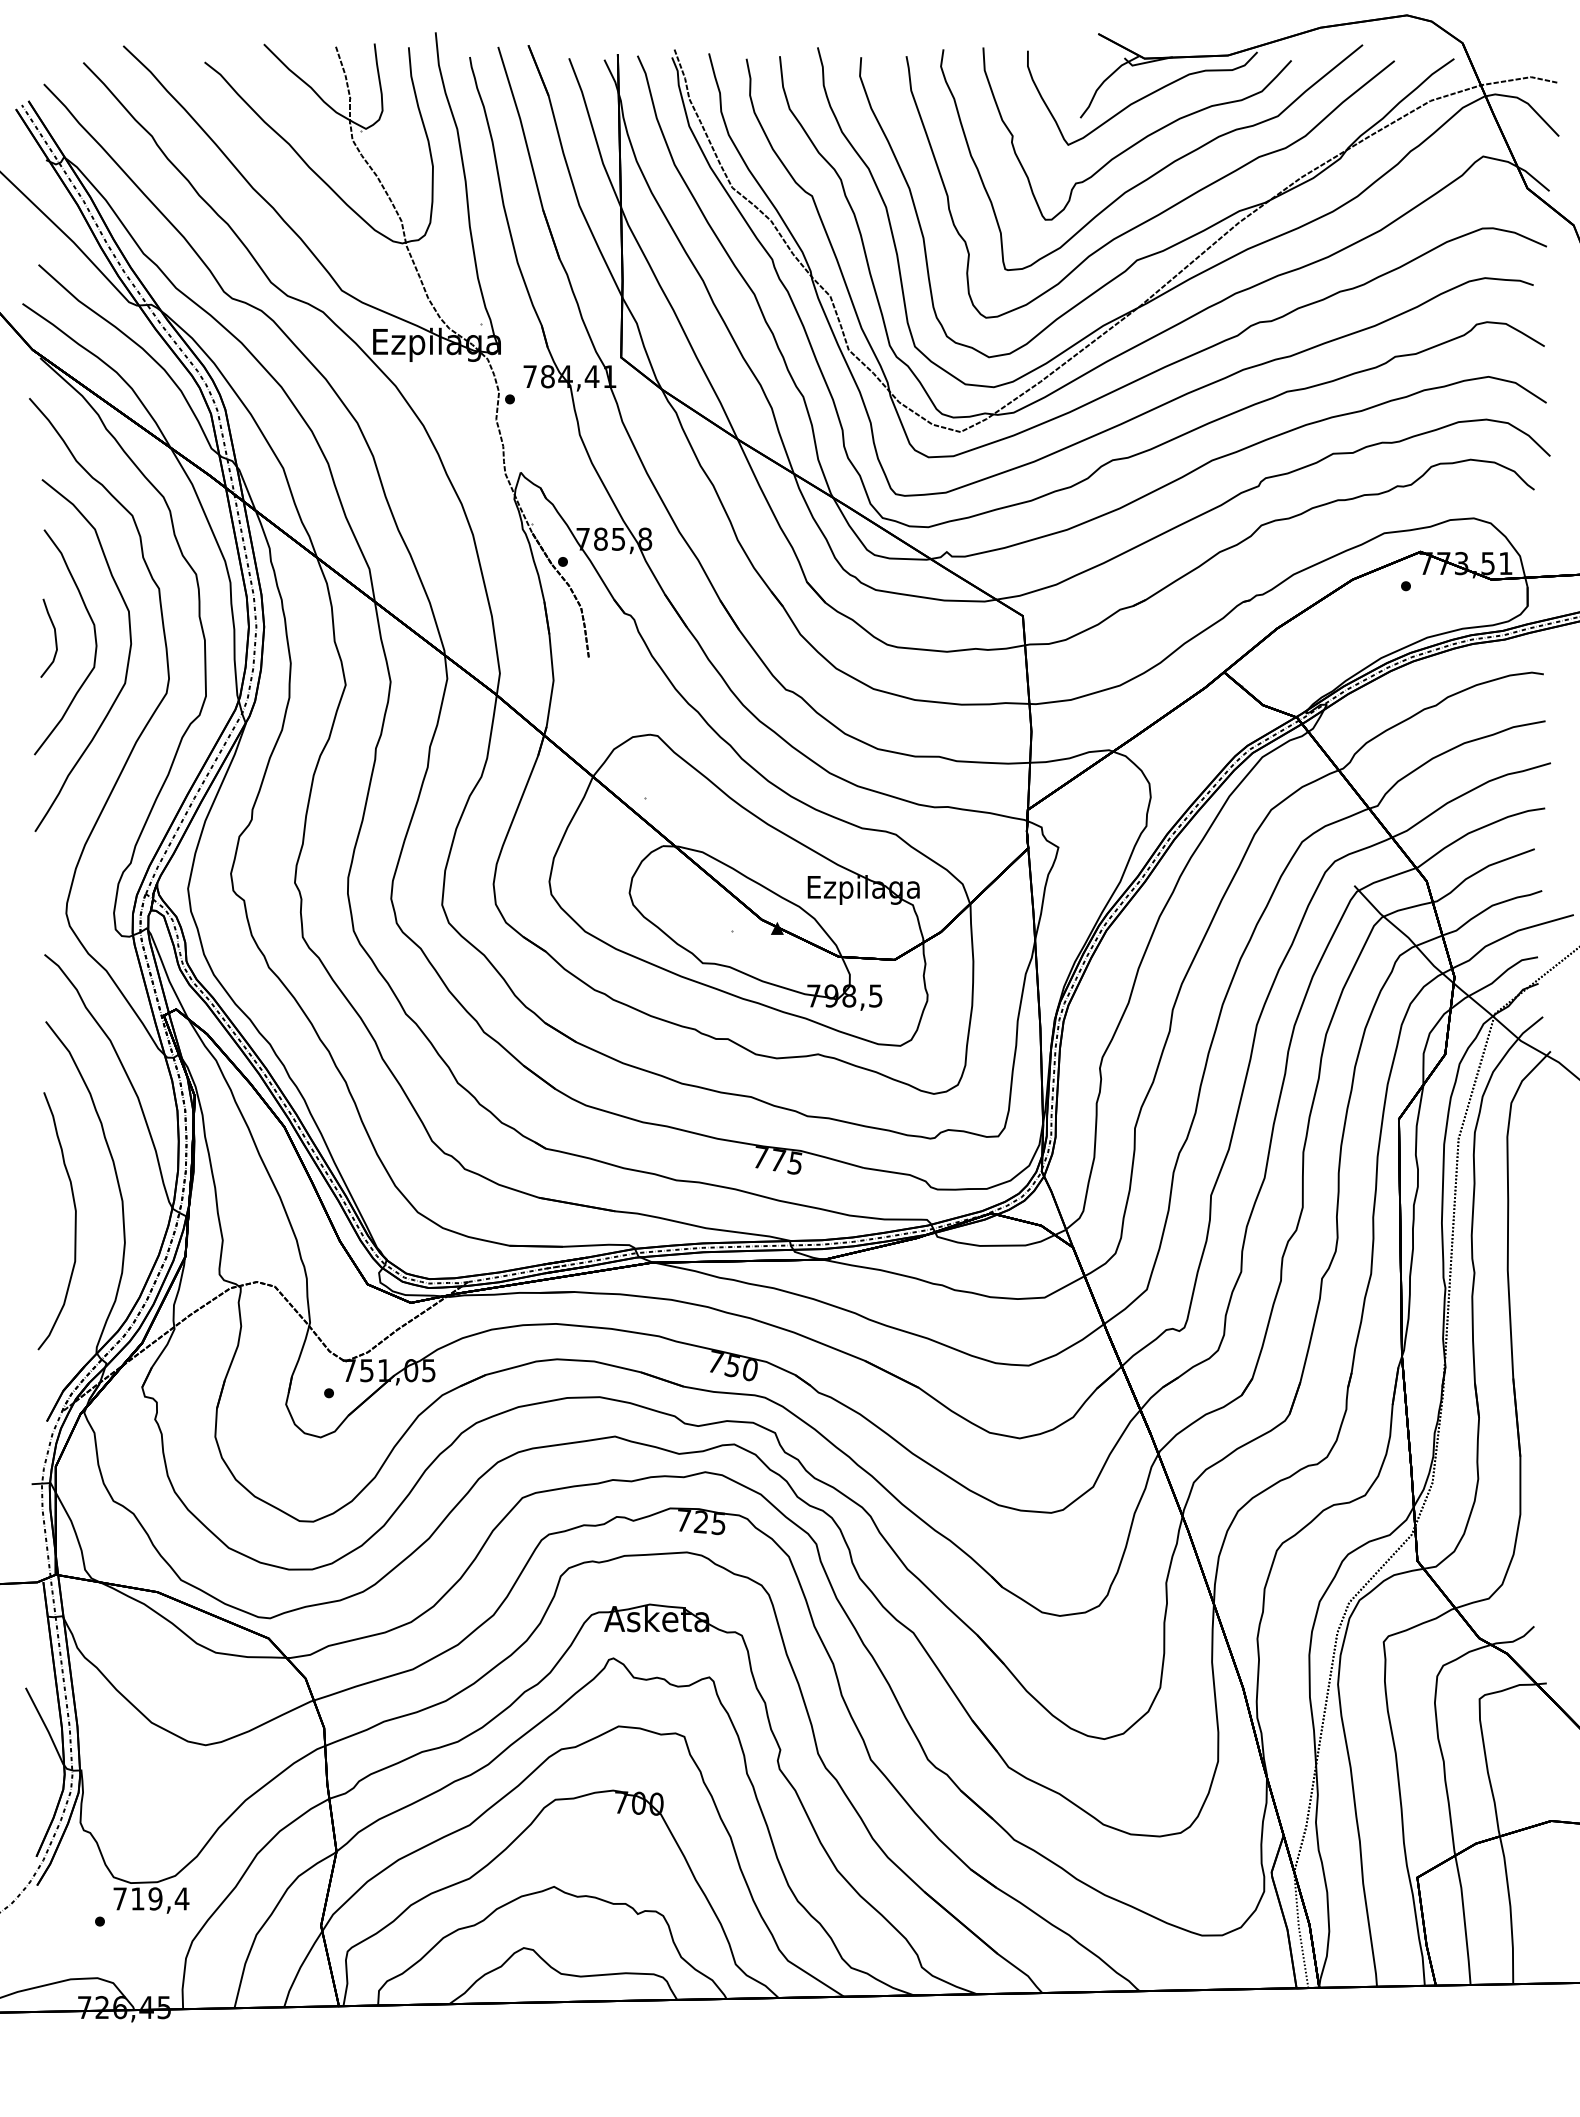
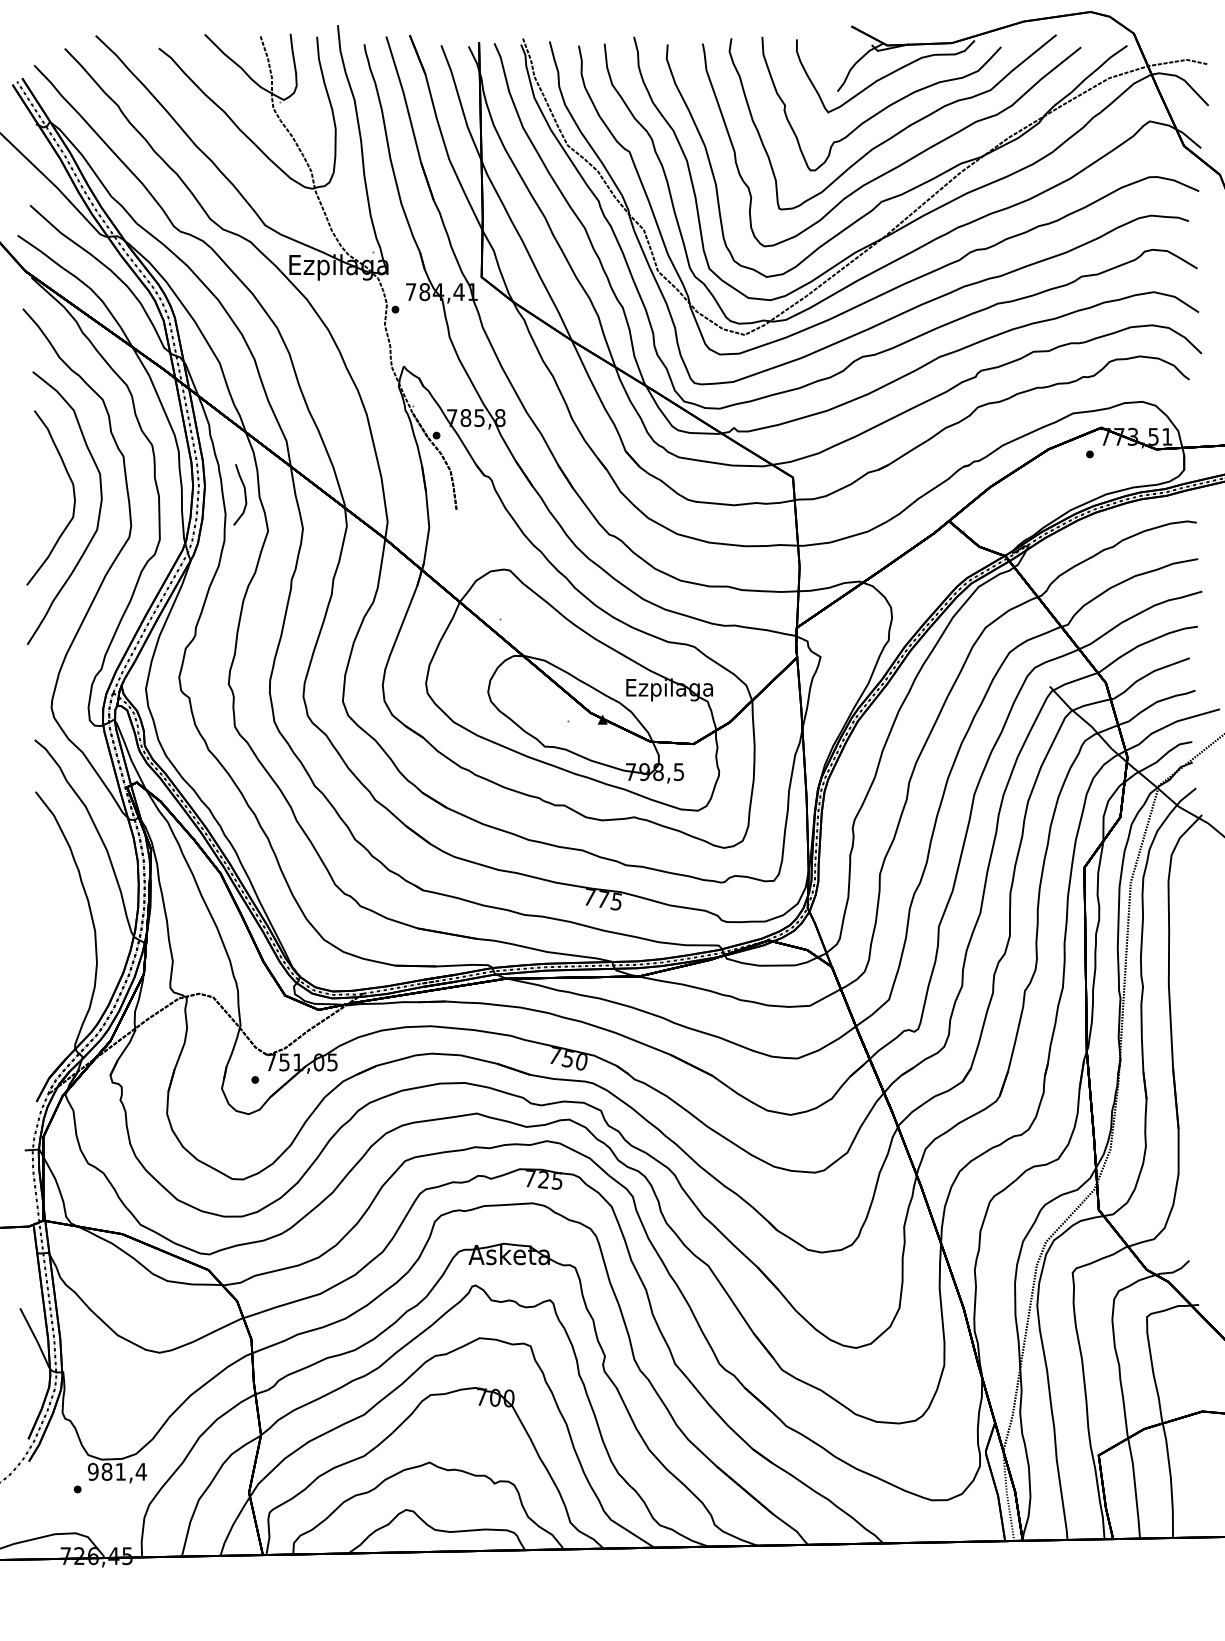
curve: (54, 637) -> (244, 494), moved
curve: (75, 1221) -> (58, 946), removed
text: (137, 1898) -> (106, 1471), 719,4 -> 981,4

